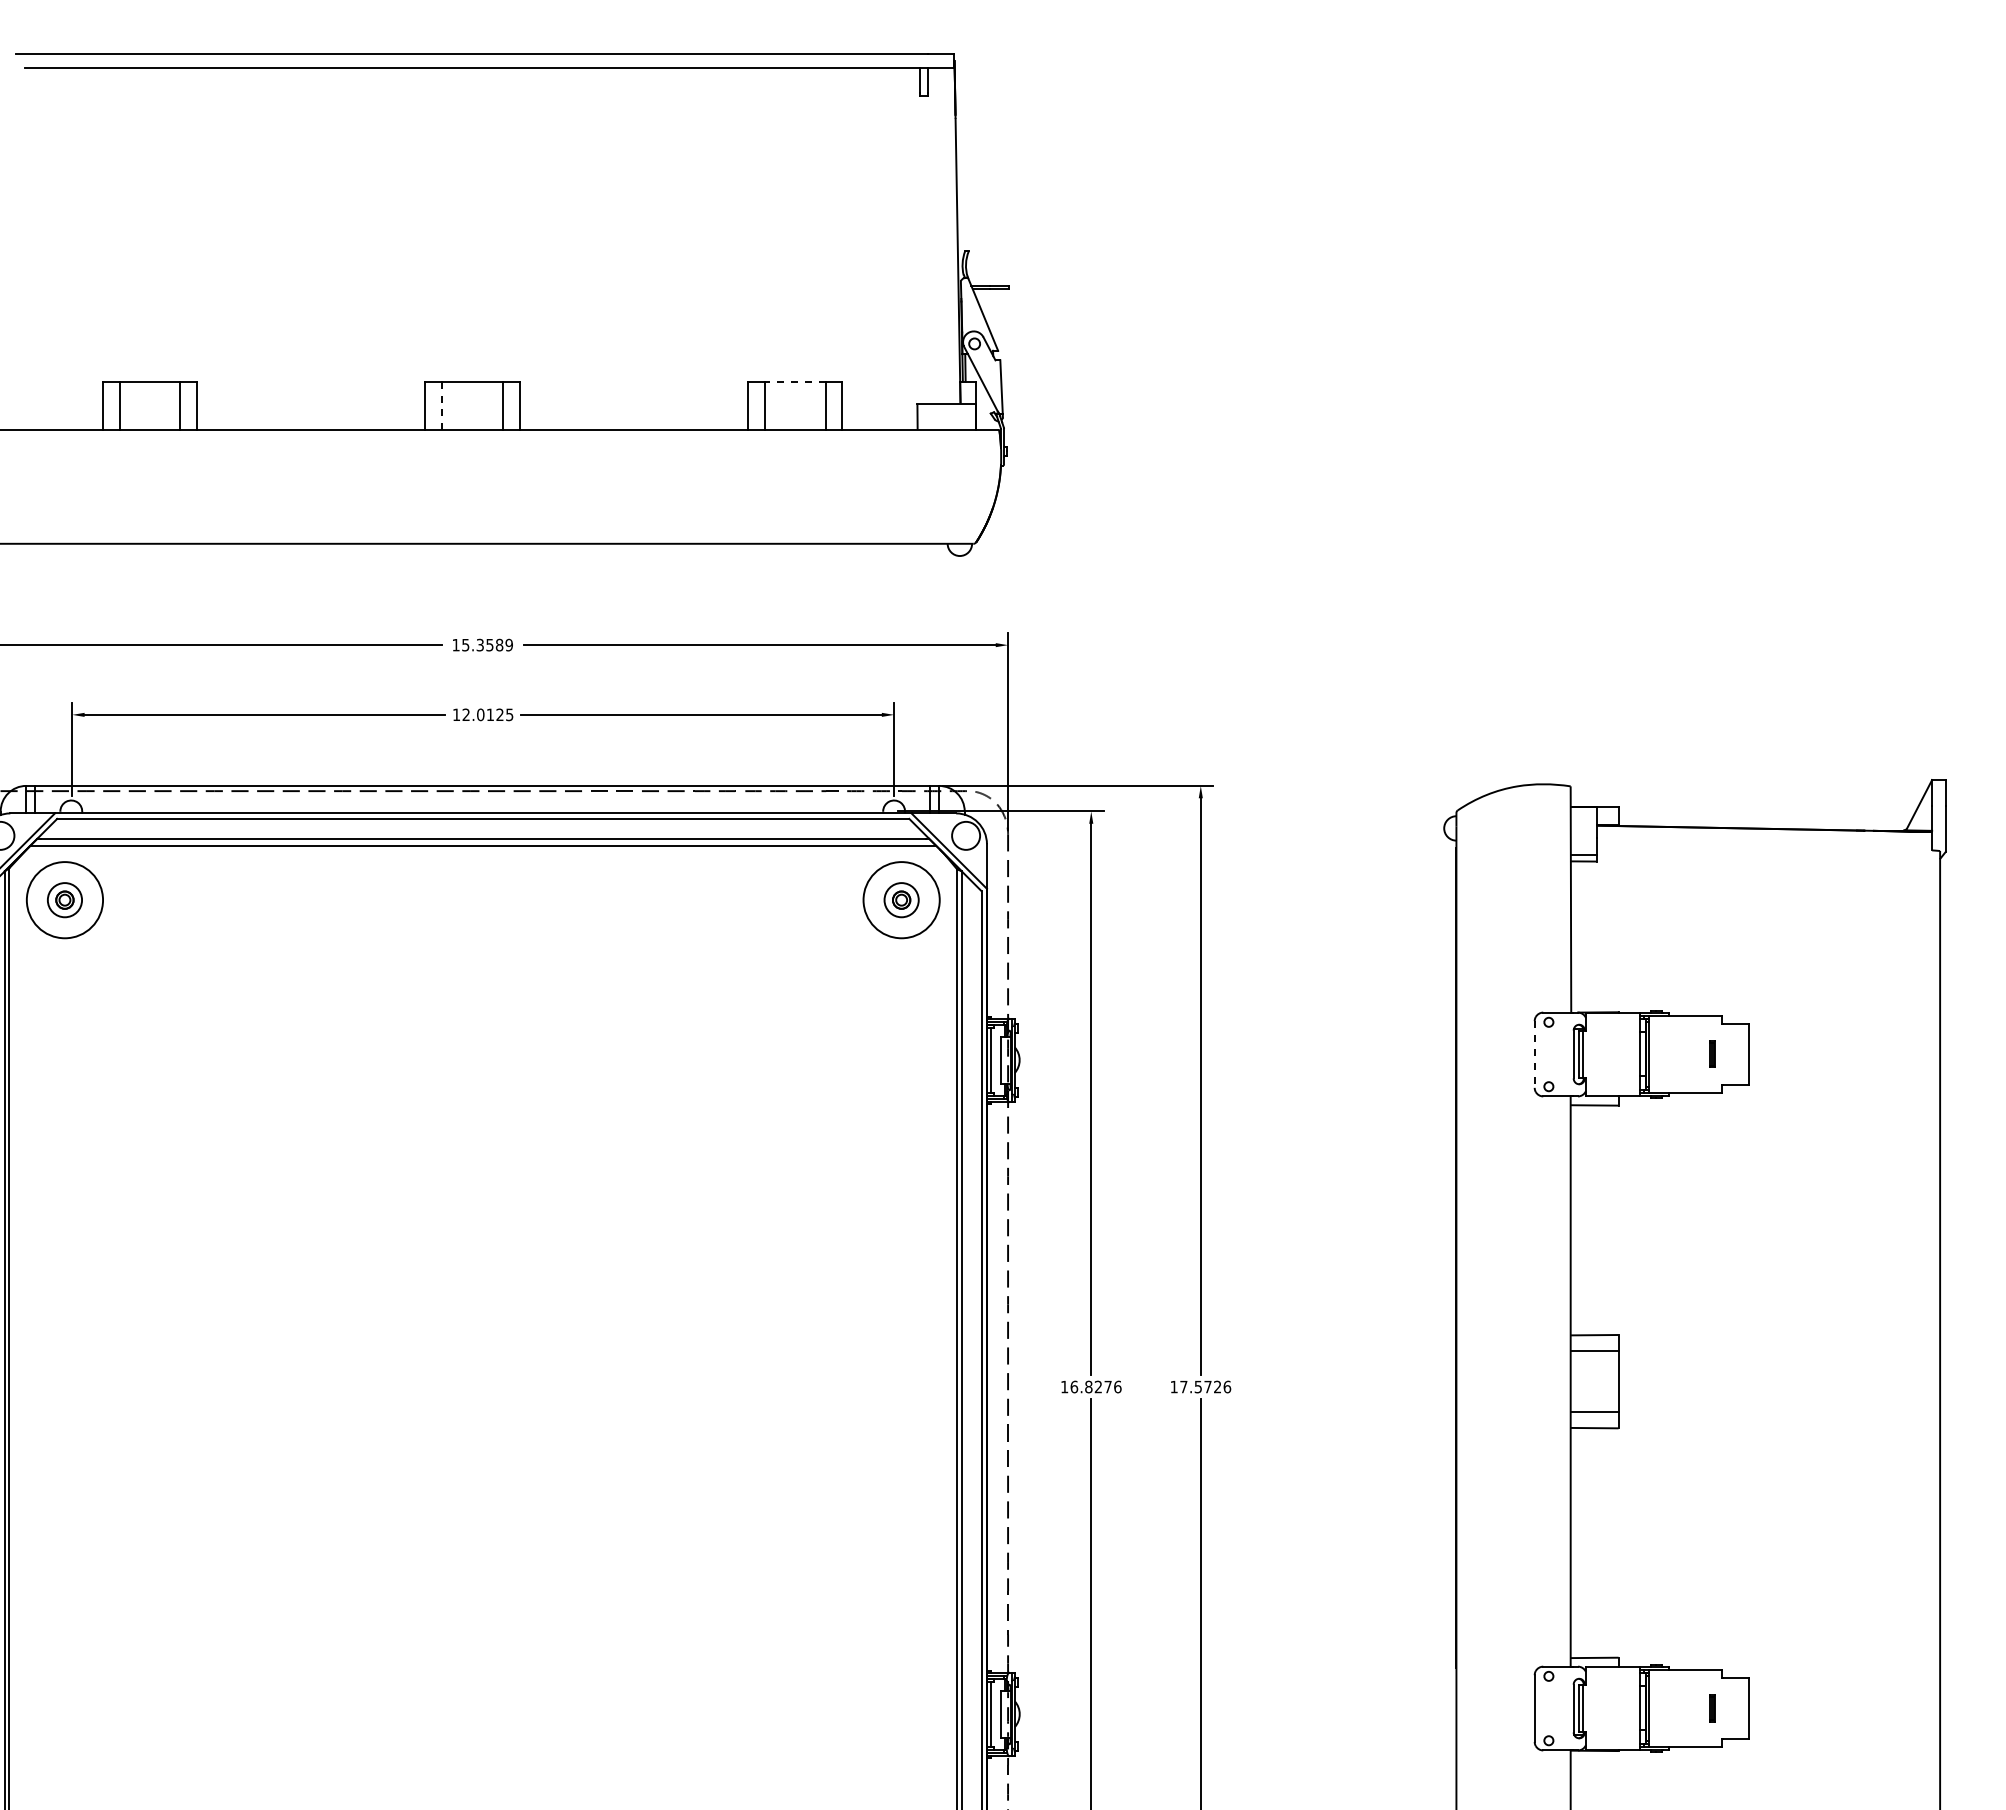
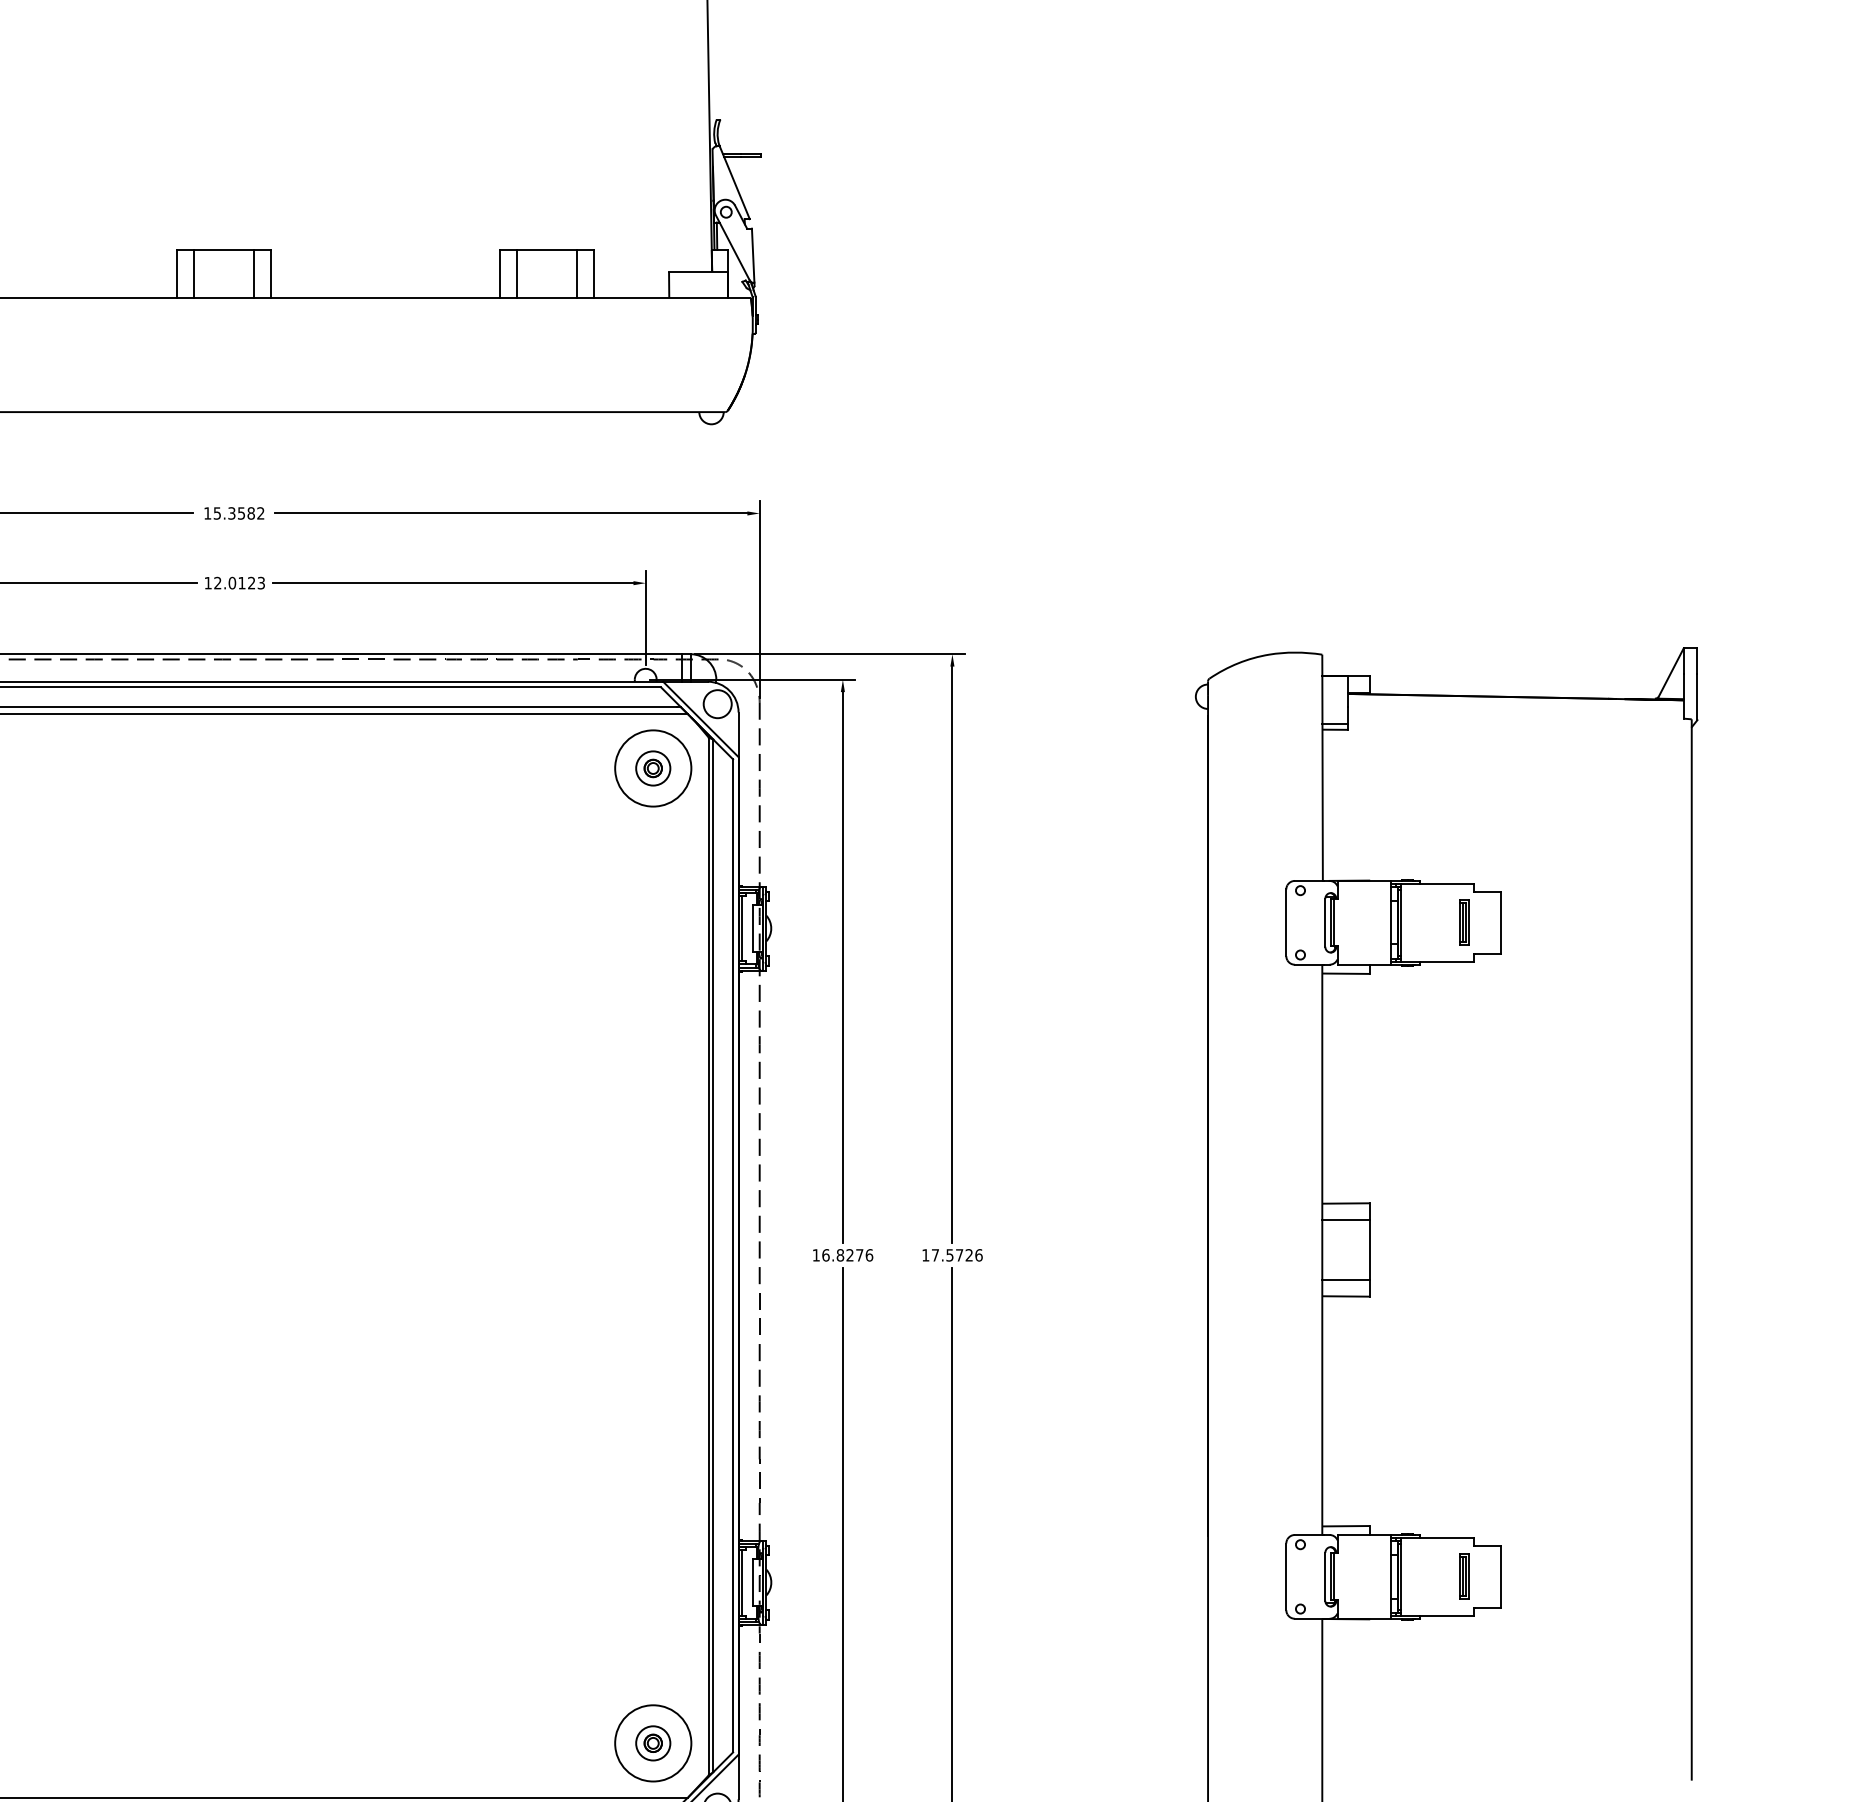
line: (794, 381) -> (546, 249), dashed -> solid
line: (442, 405) -> (194, 273), dashed -> solid
text: (508, 645) -> (260, 513), 15.3589 -> 15.3582
text: (509, 714) -> (261, 582), 12.0125 -> 12.0123
part: (1712, 1053) -> (1464, 921), size x1.67
line: (1534, 1055) -> (1286, 923), dashed -> solid
part: (1712, 1708) -> (1464, 1576), size x1.67

